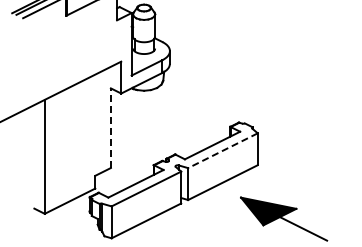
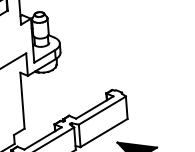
line: (110, 128) -> (22, 100), dashed -> solid
line: (222, 150) -> (102, 110), dashed -> solid

